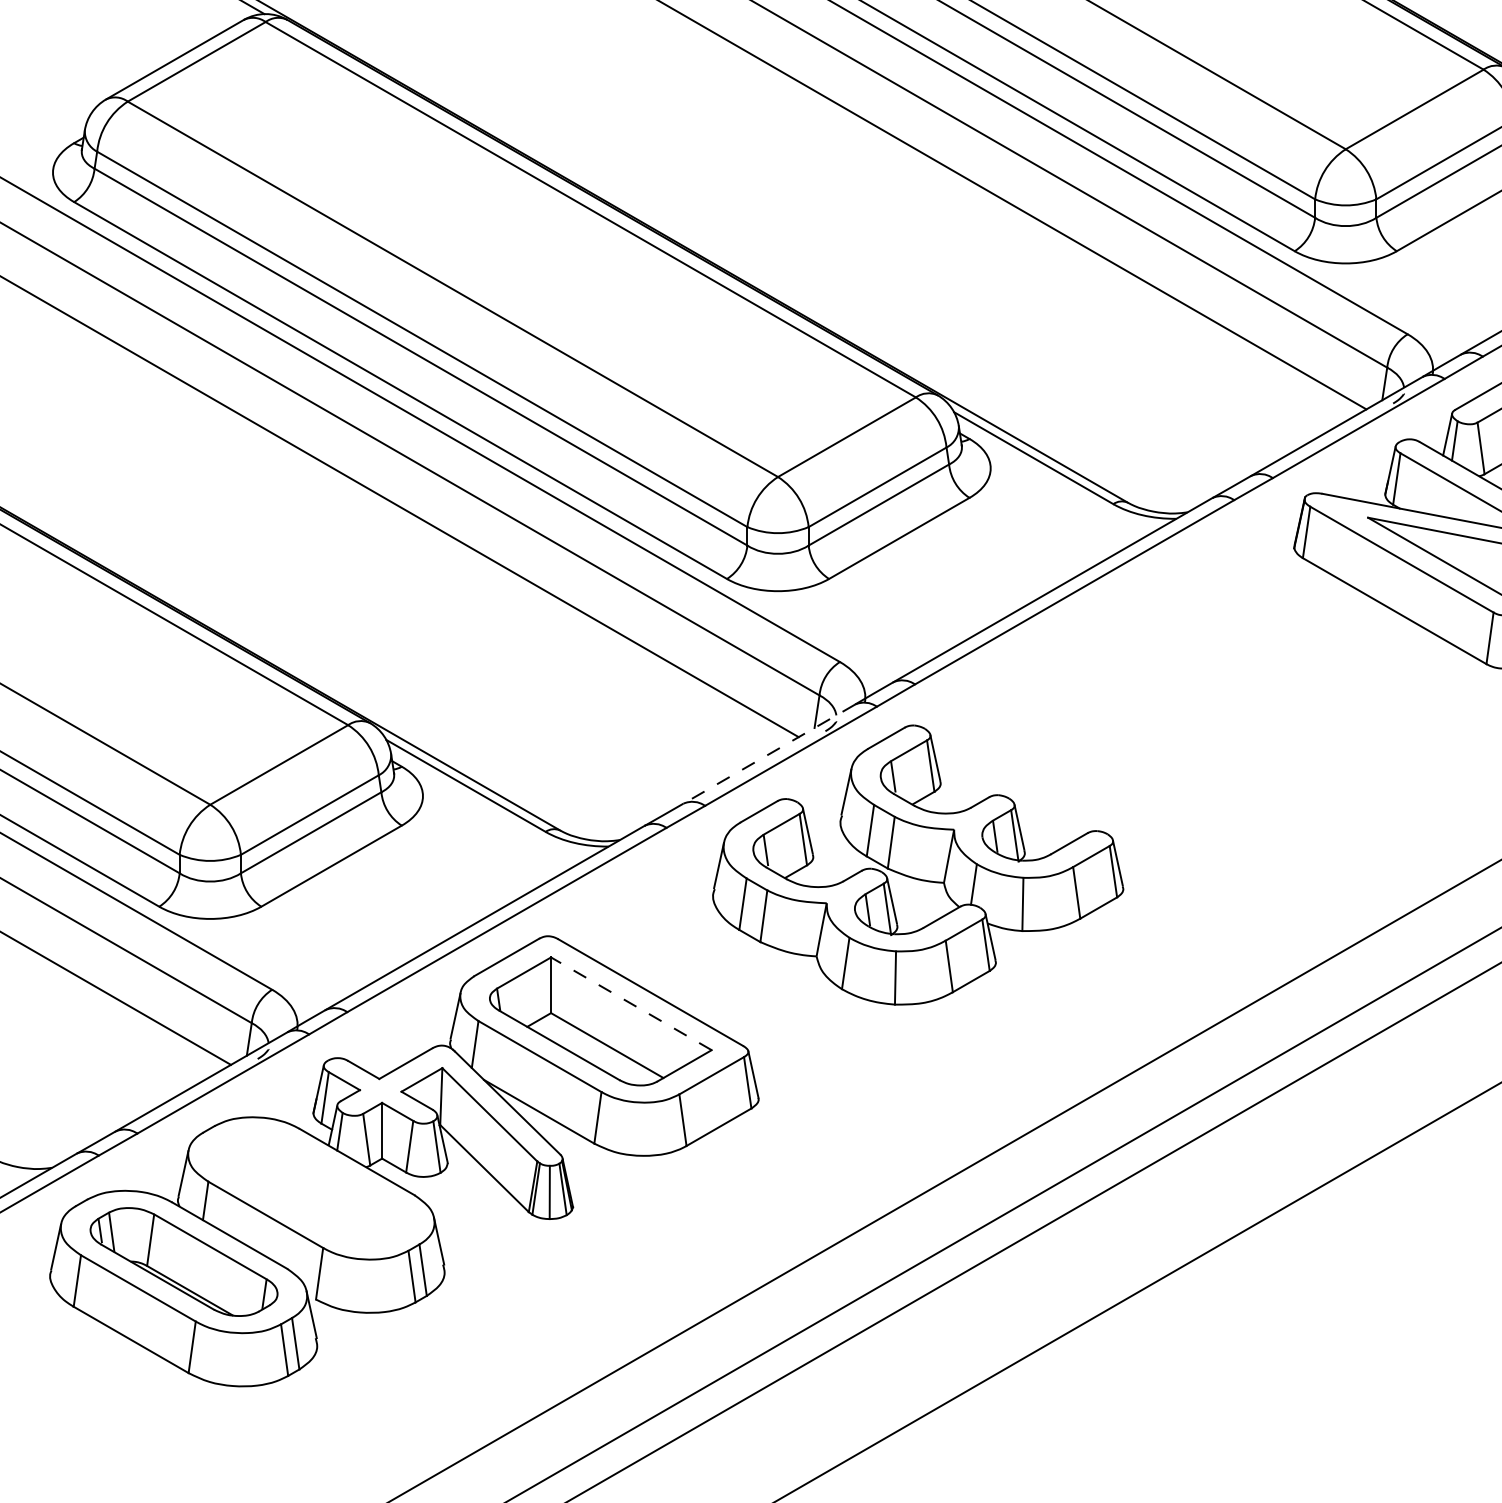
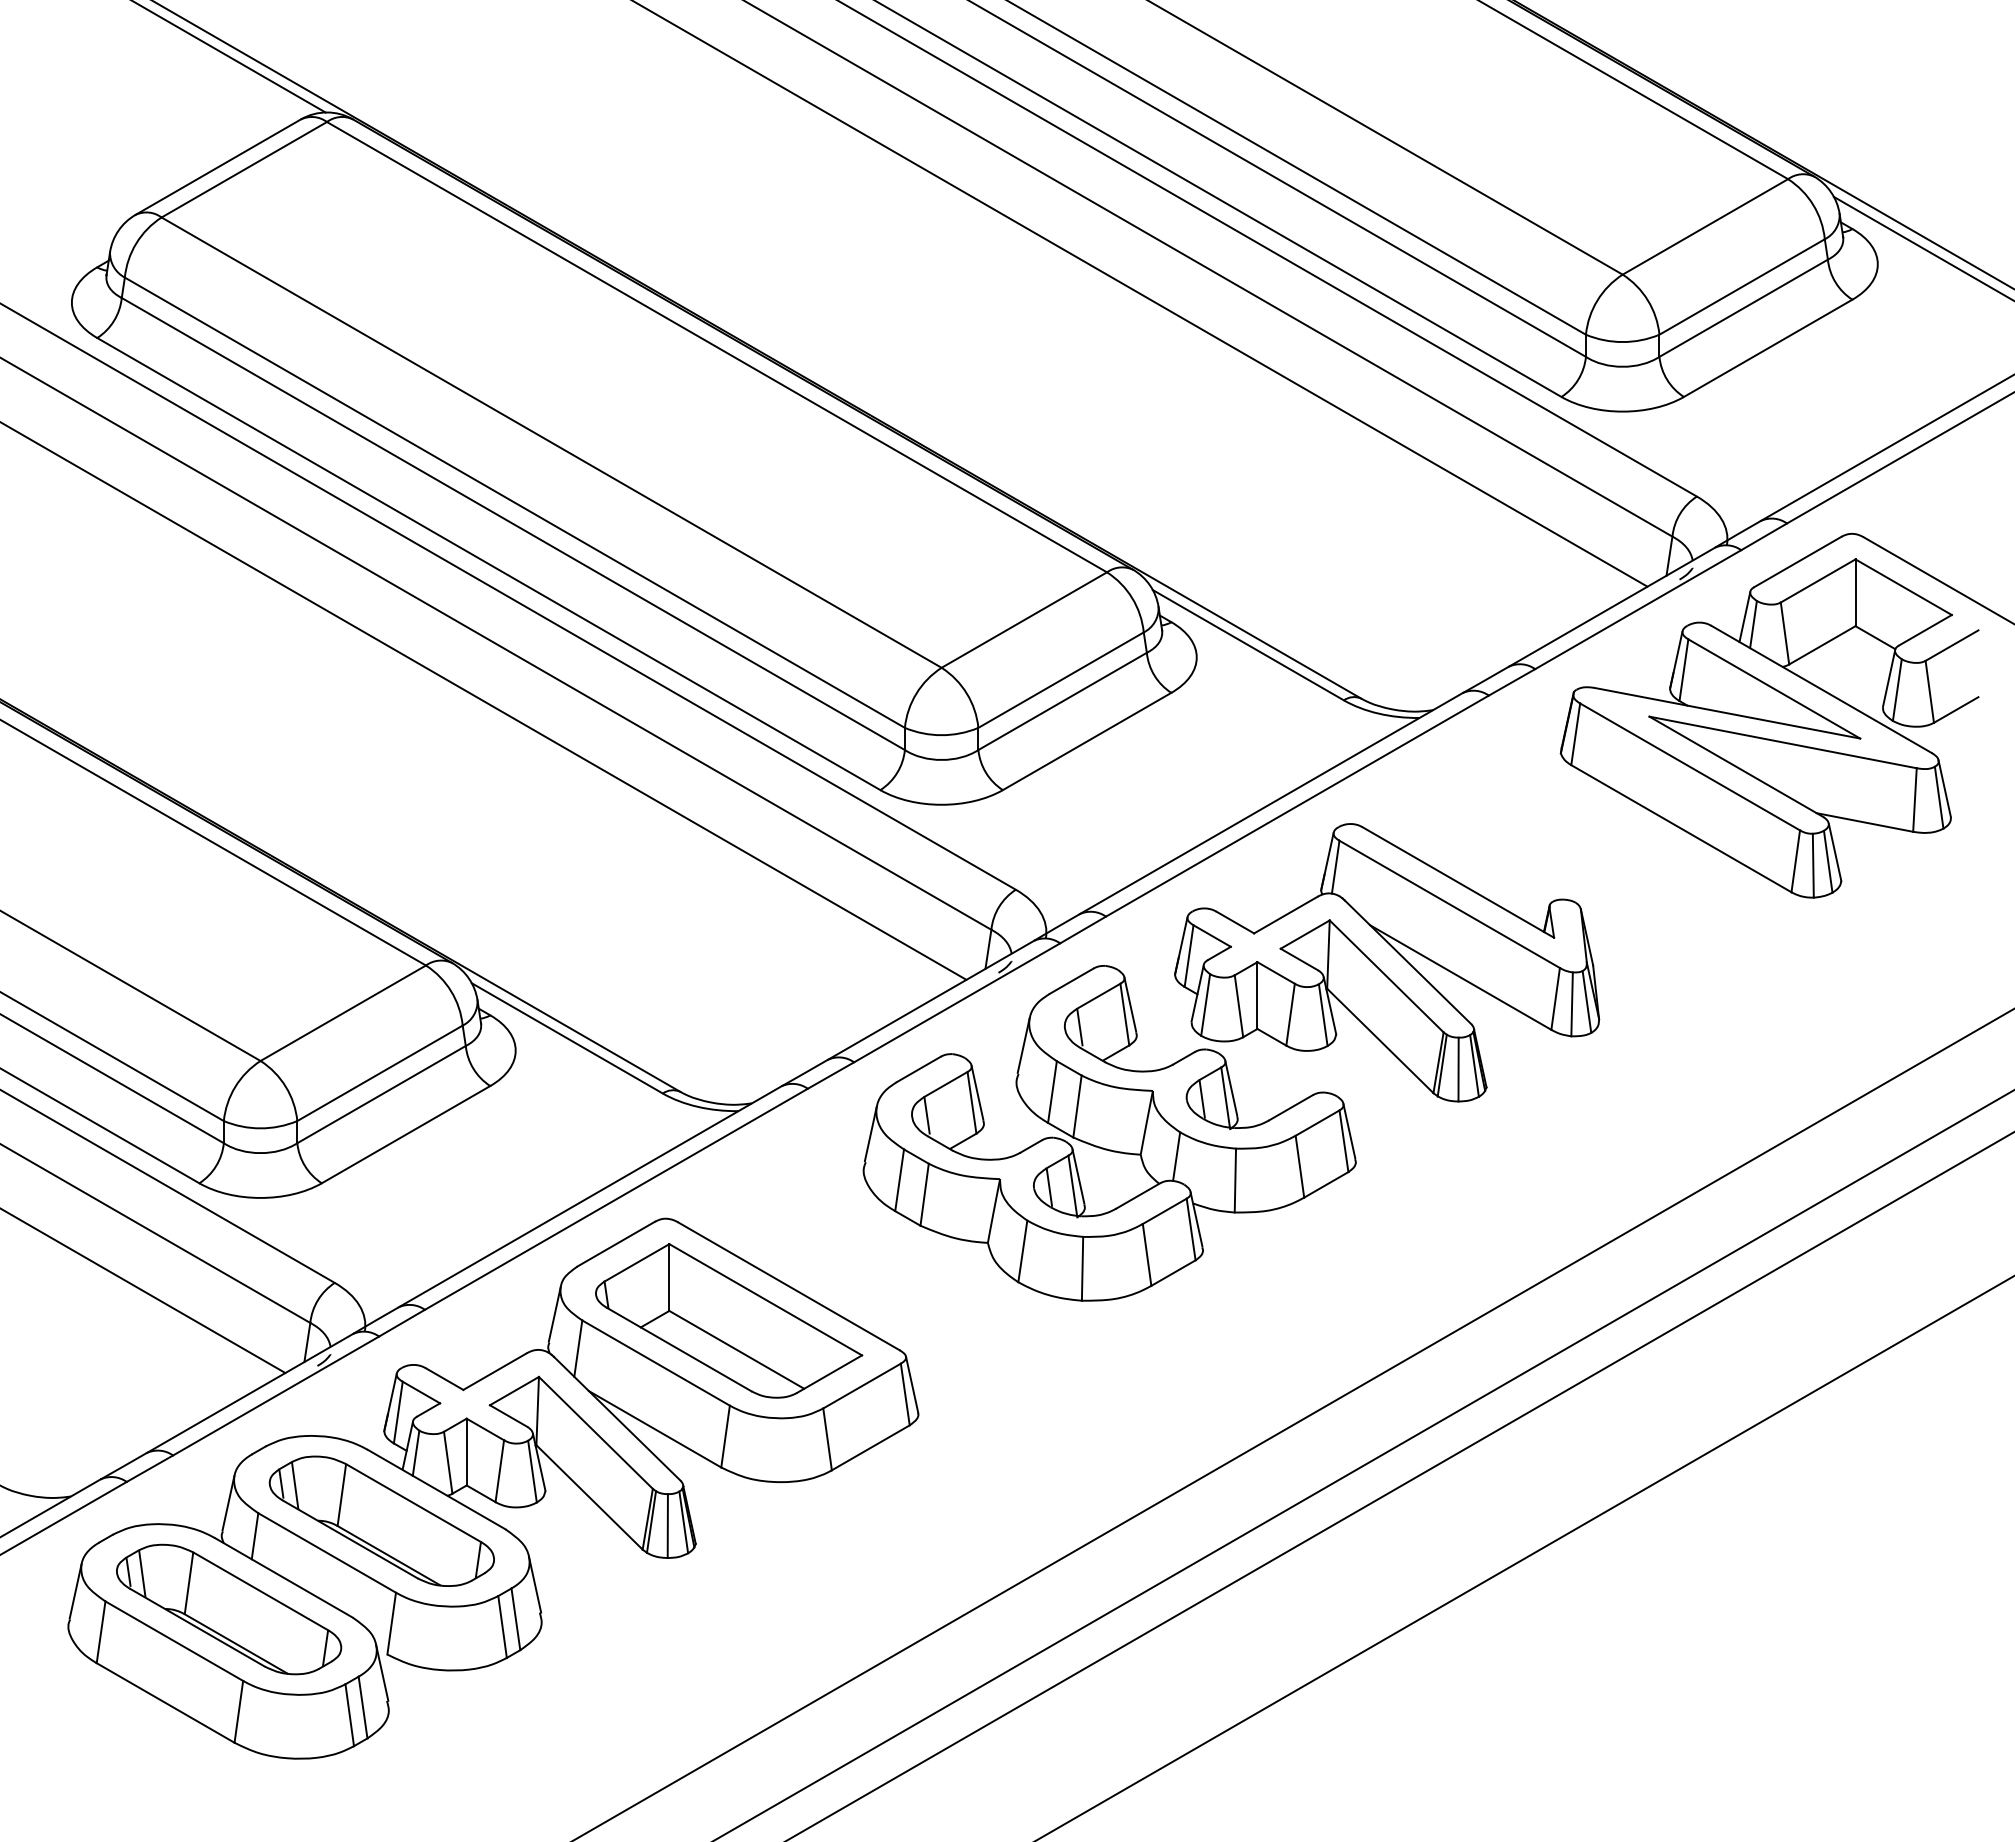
part: (1149, 722) -> (1387, 962), added
line: (769, 754) -> (931, 1000), dashed -> solid
line: (631, 1003) -> (765, 1299), dashed -> solid
part: (311, 1187) -> (381, 1520), added

